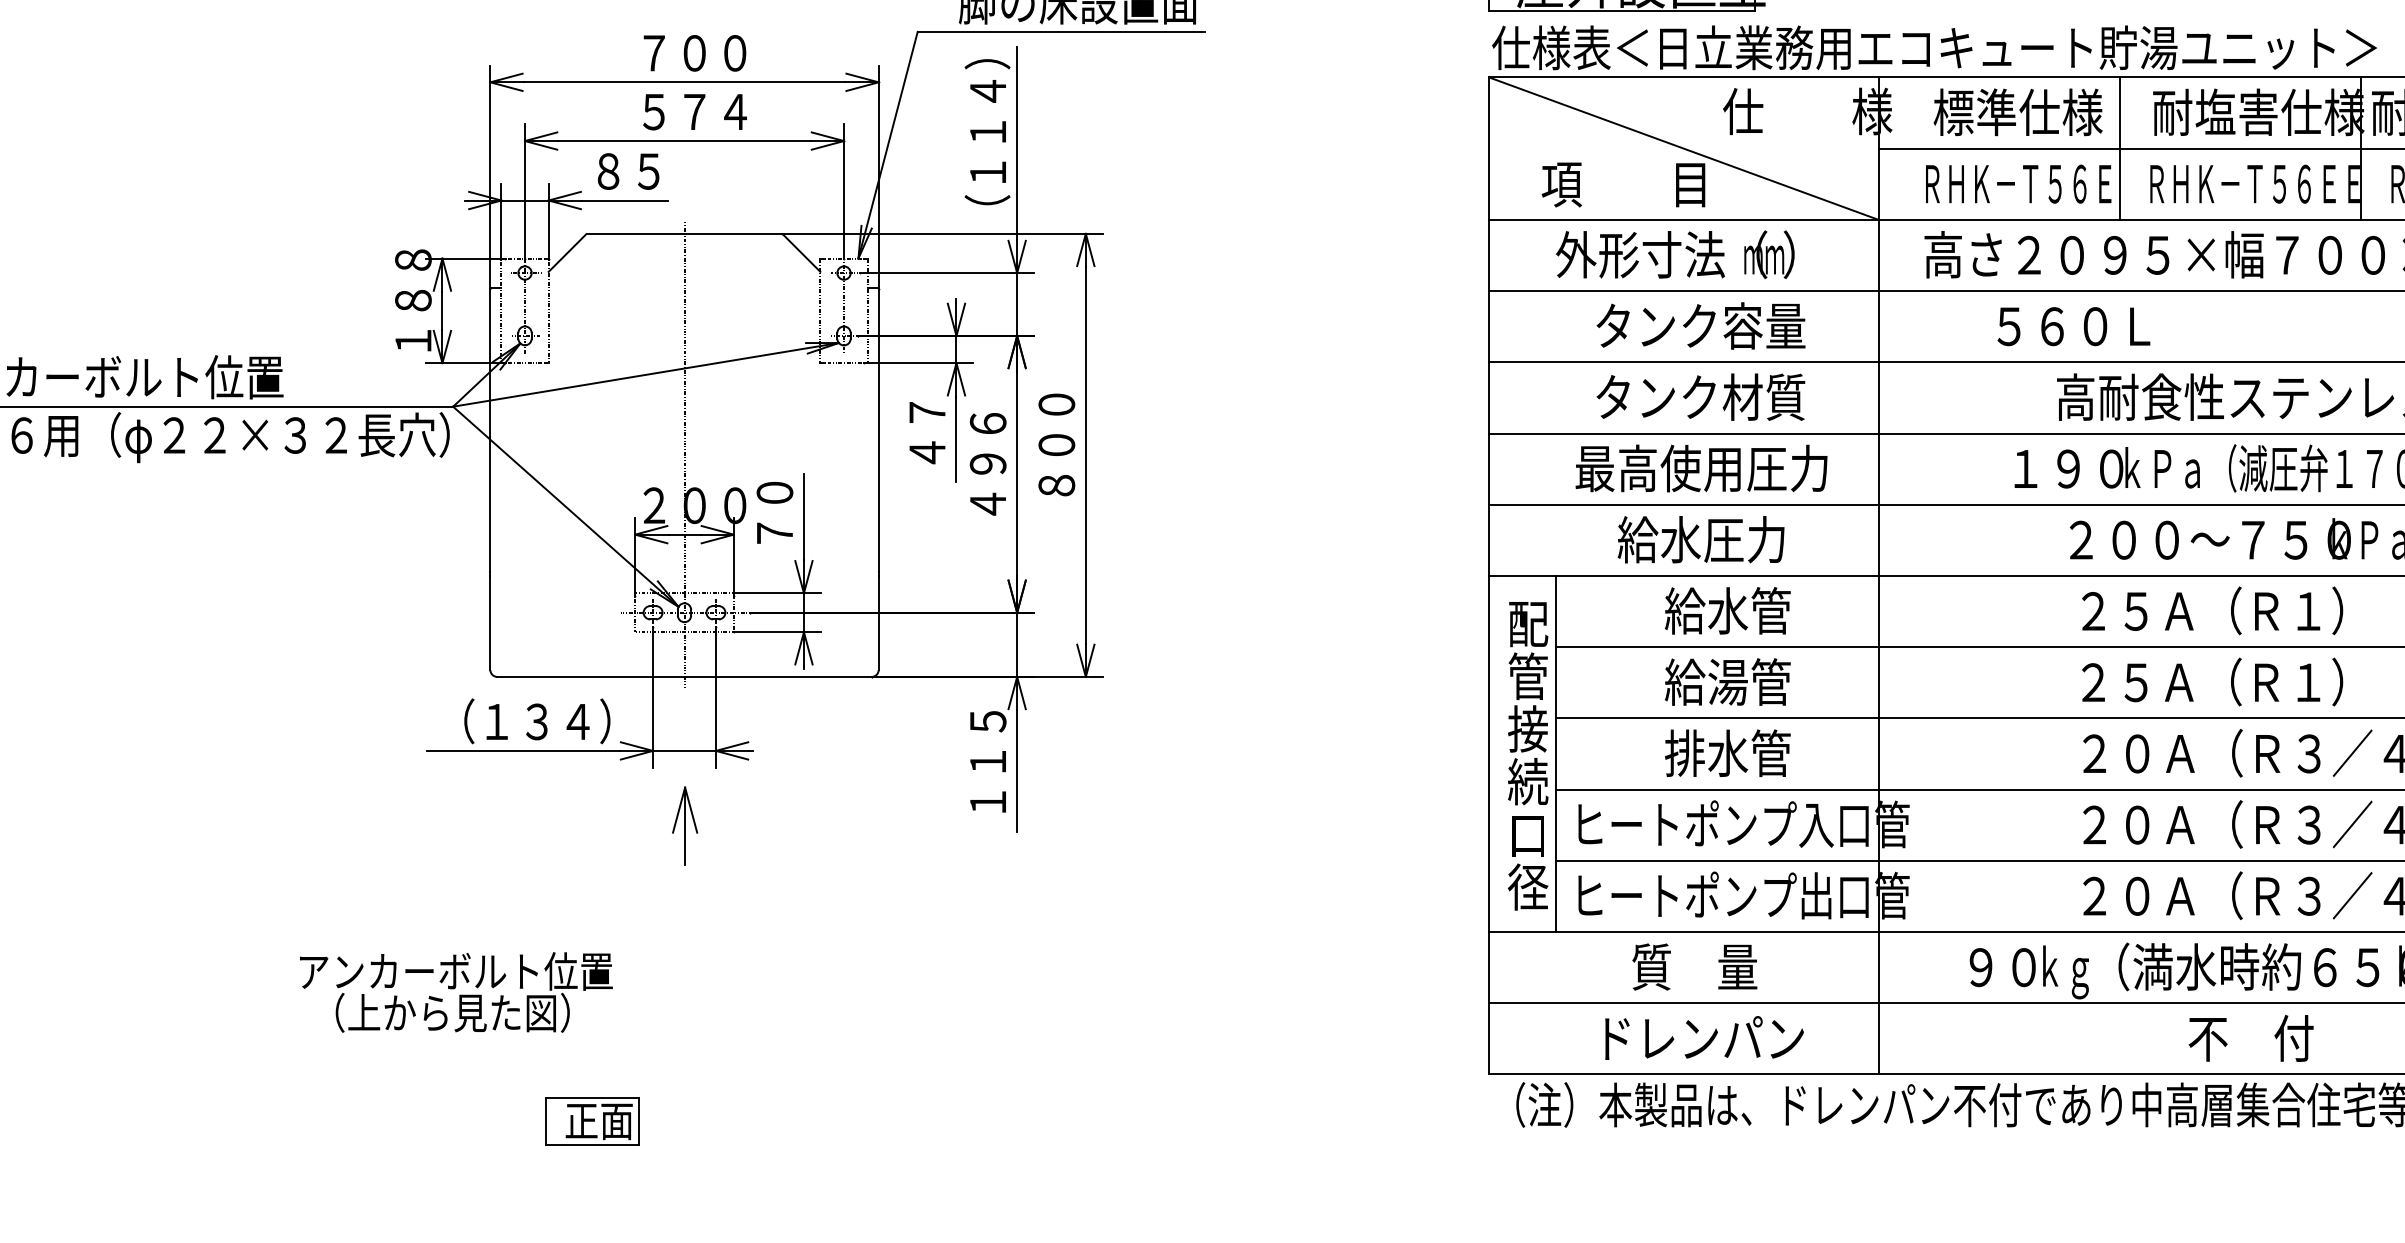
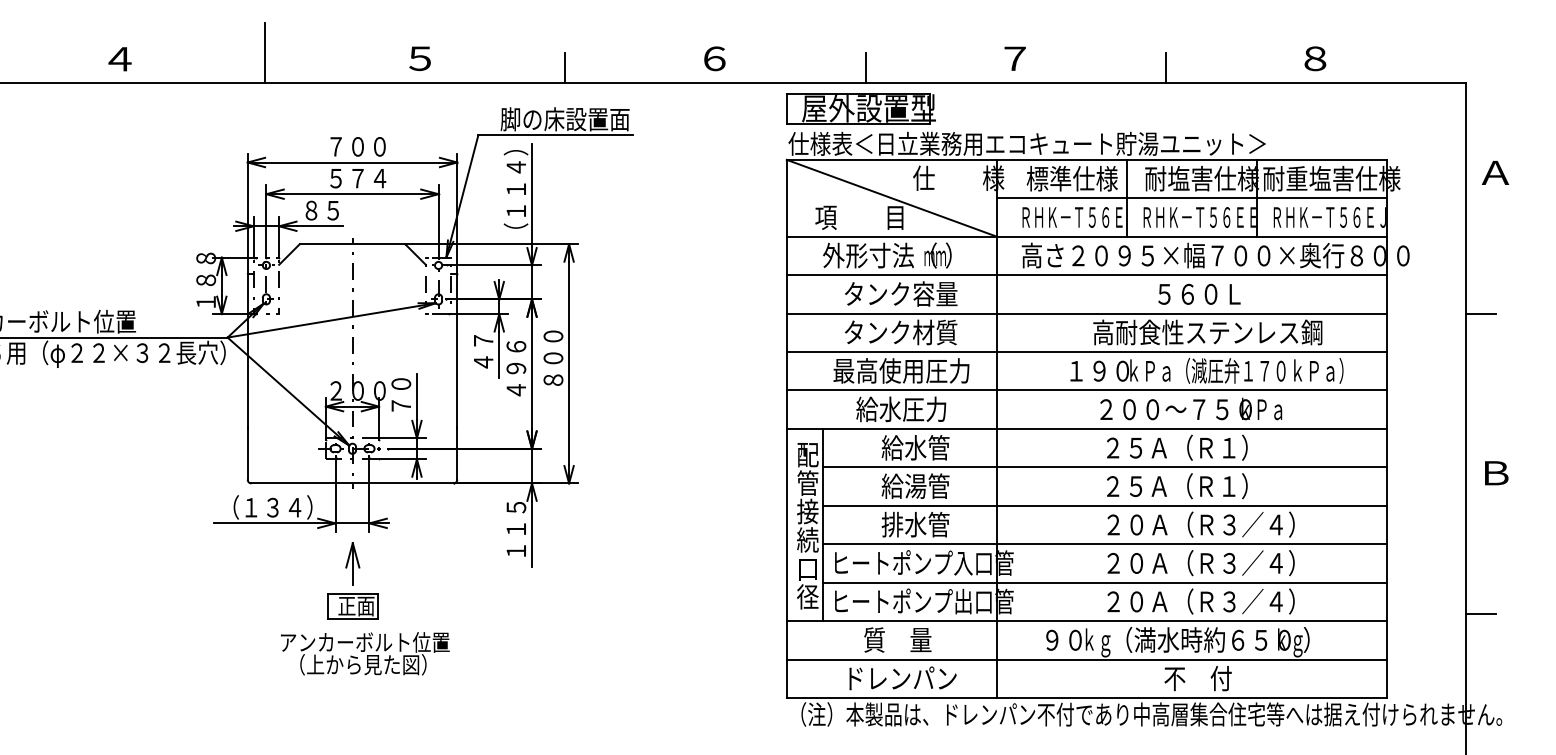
text: (2074, 325) -> (1199, 293), moved
text: (456, 991) -> (365, 653), moved
part: (591, 1121) -> (352, 606), moved

